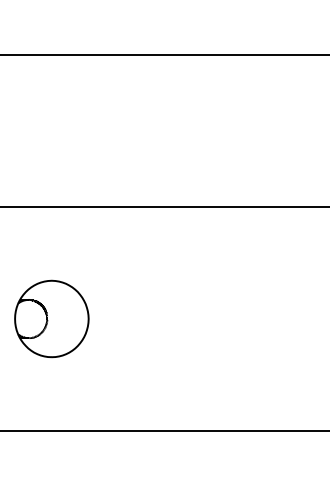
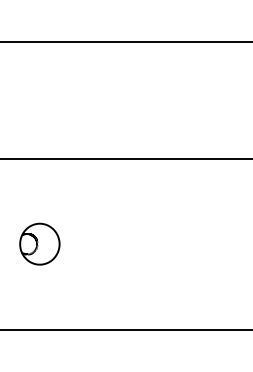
part: (51, 318) -> (39, 243), size x0.7

